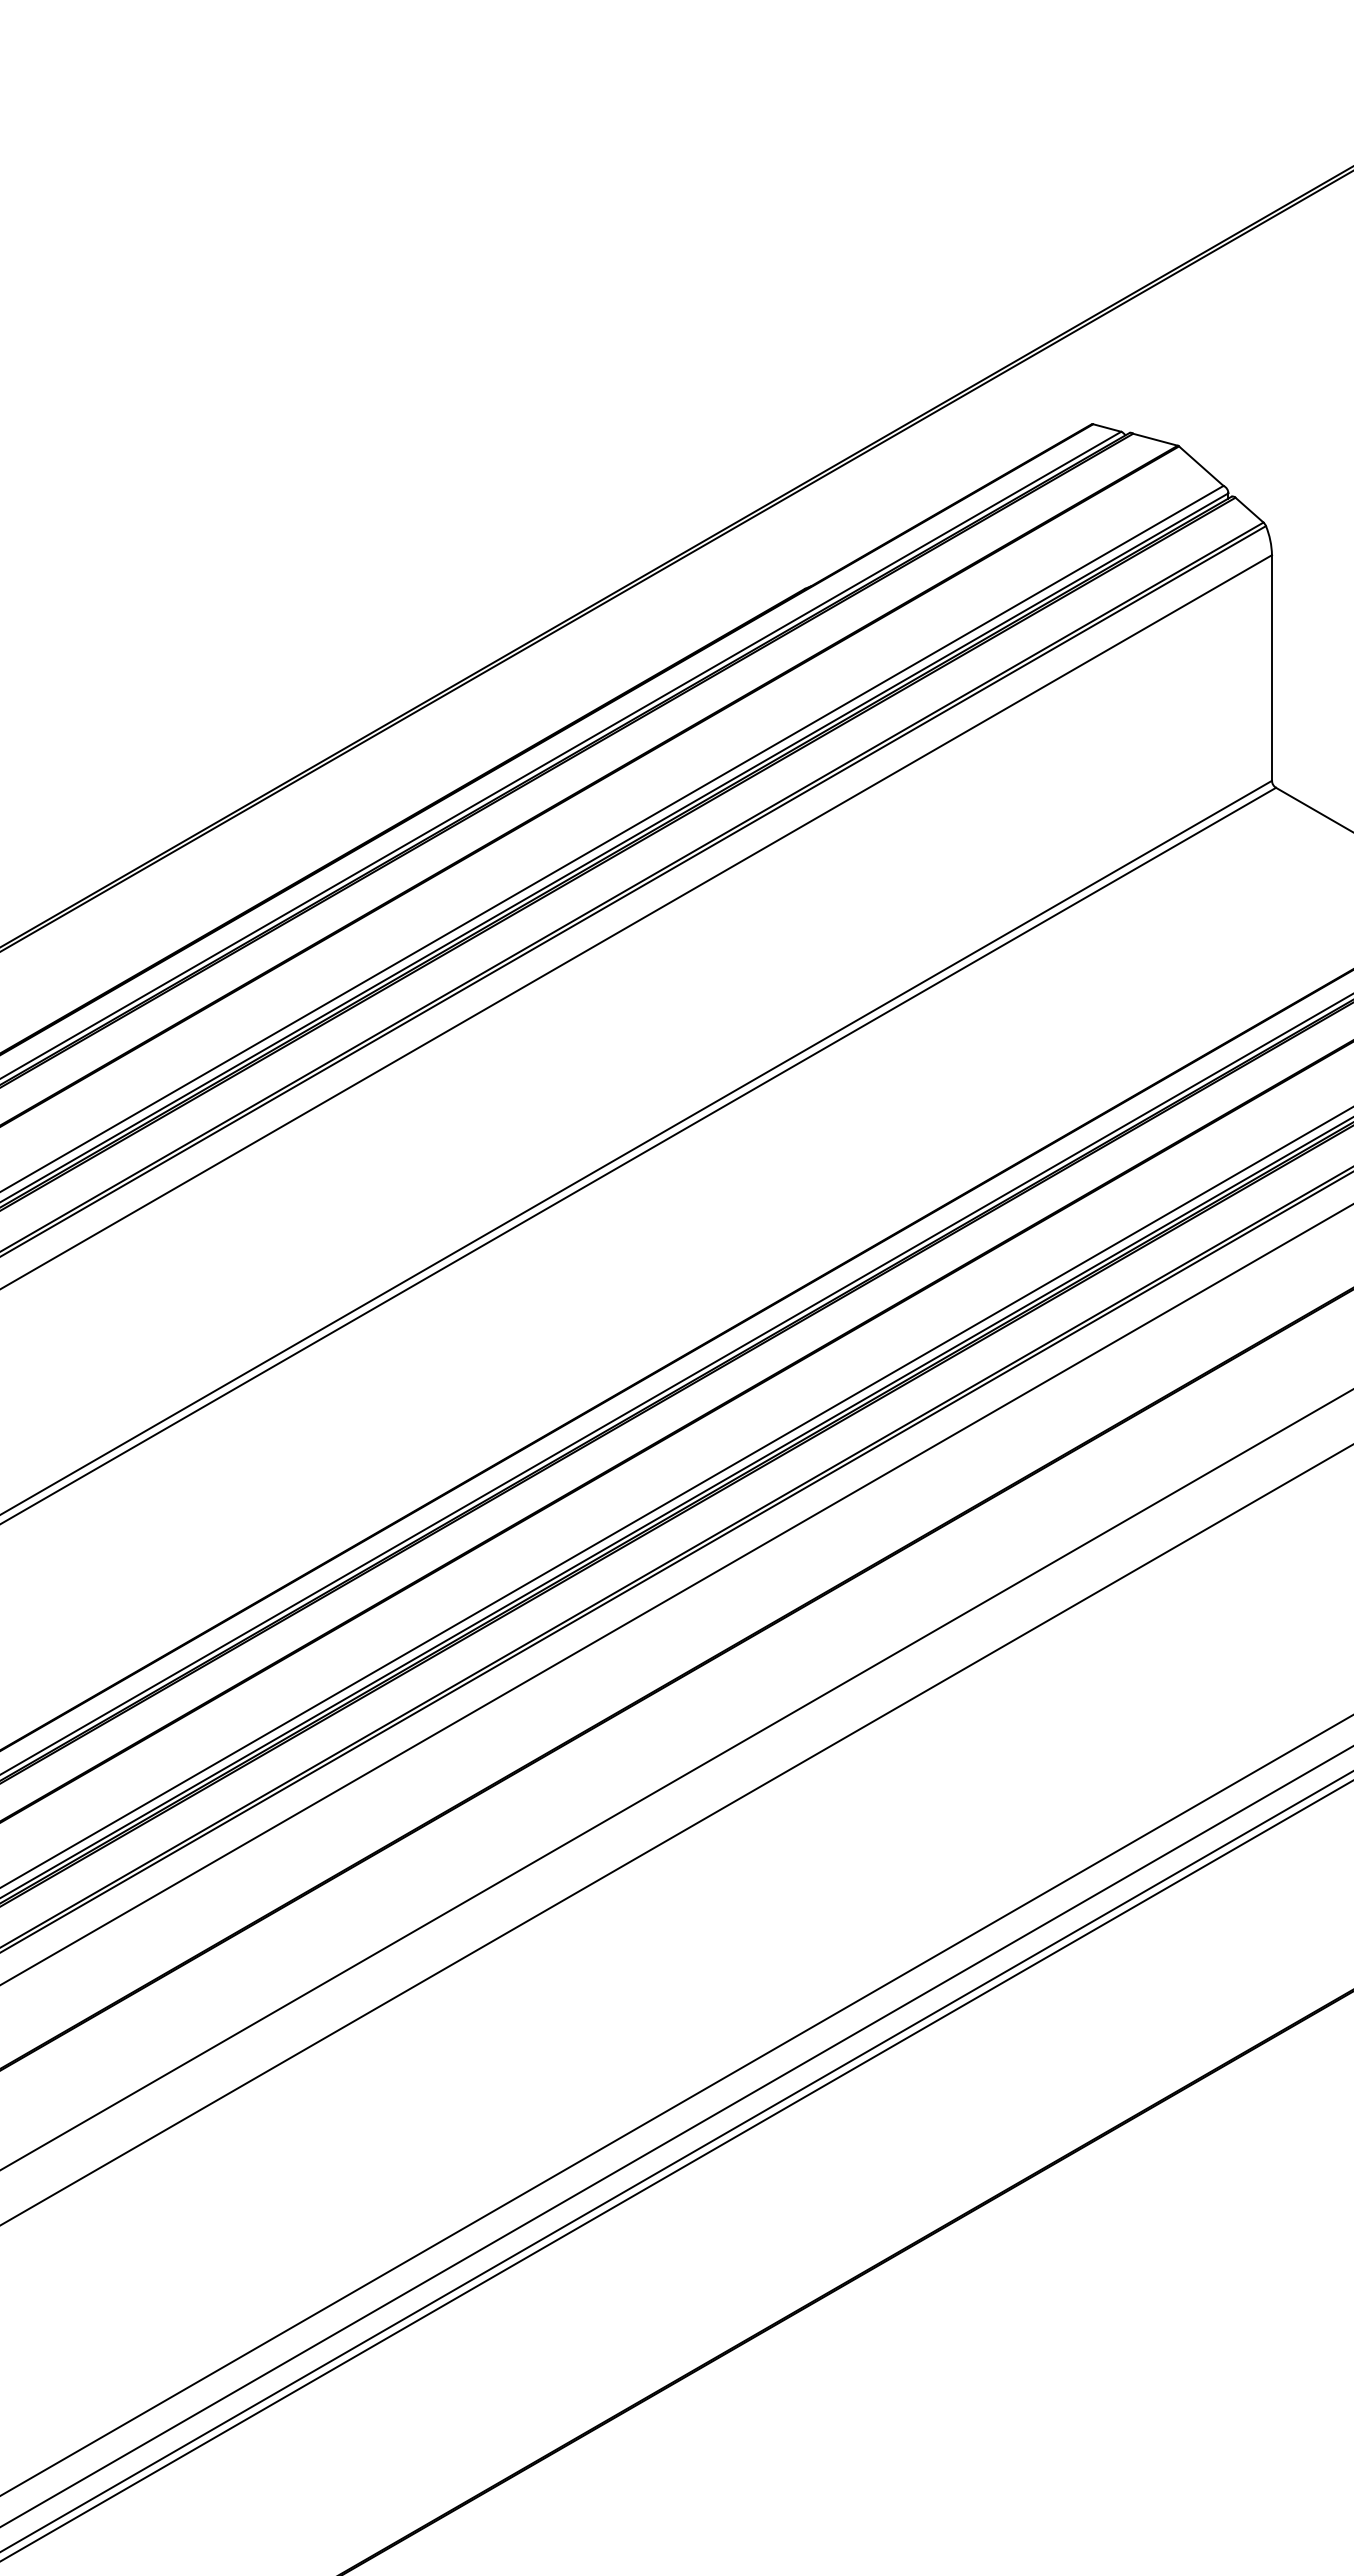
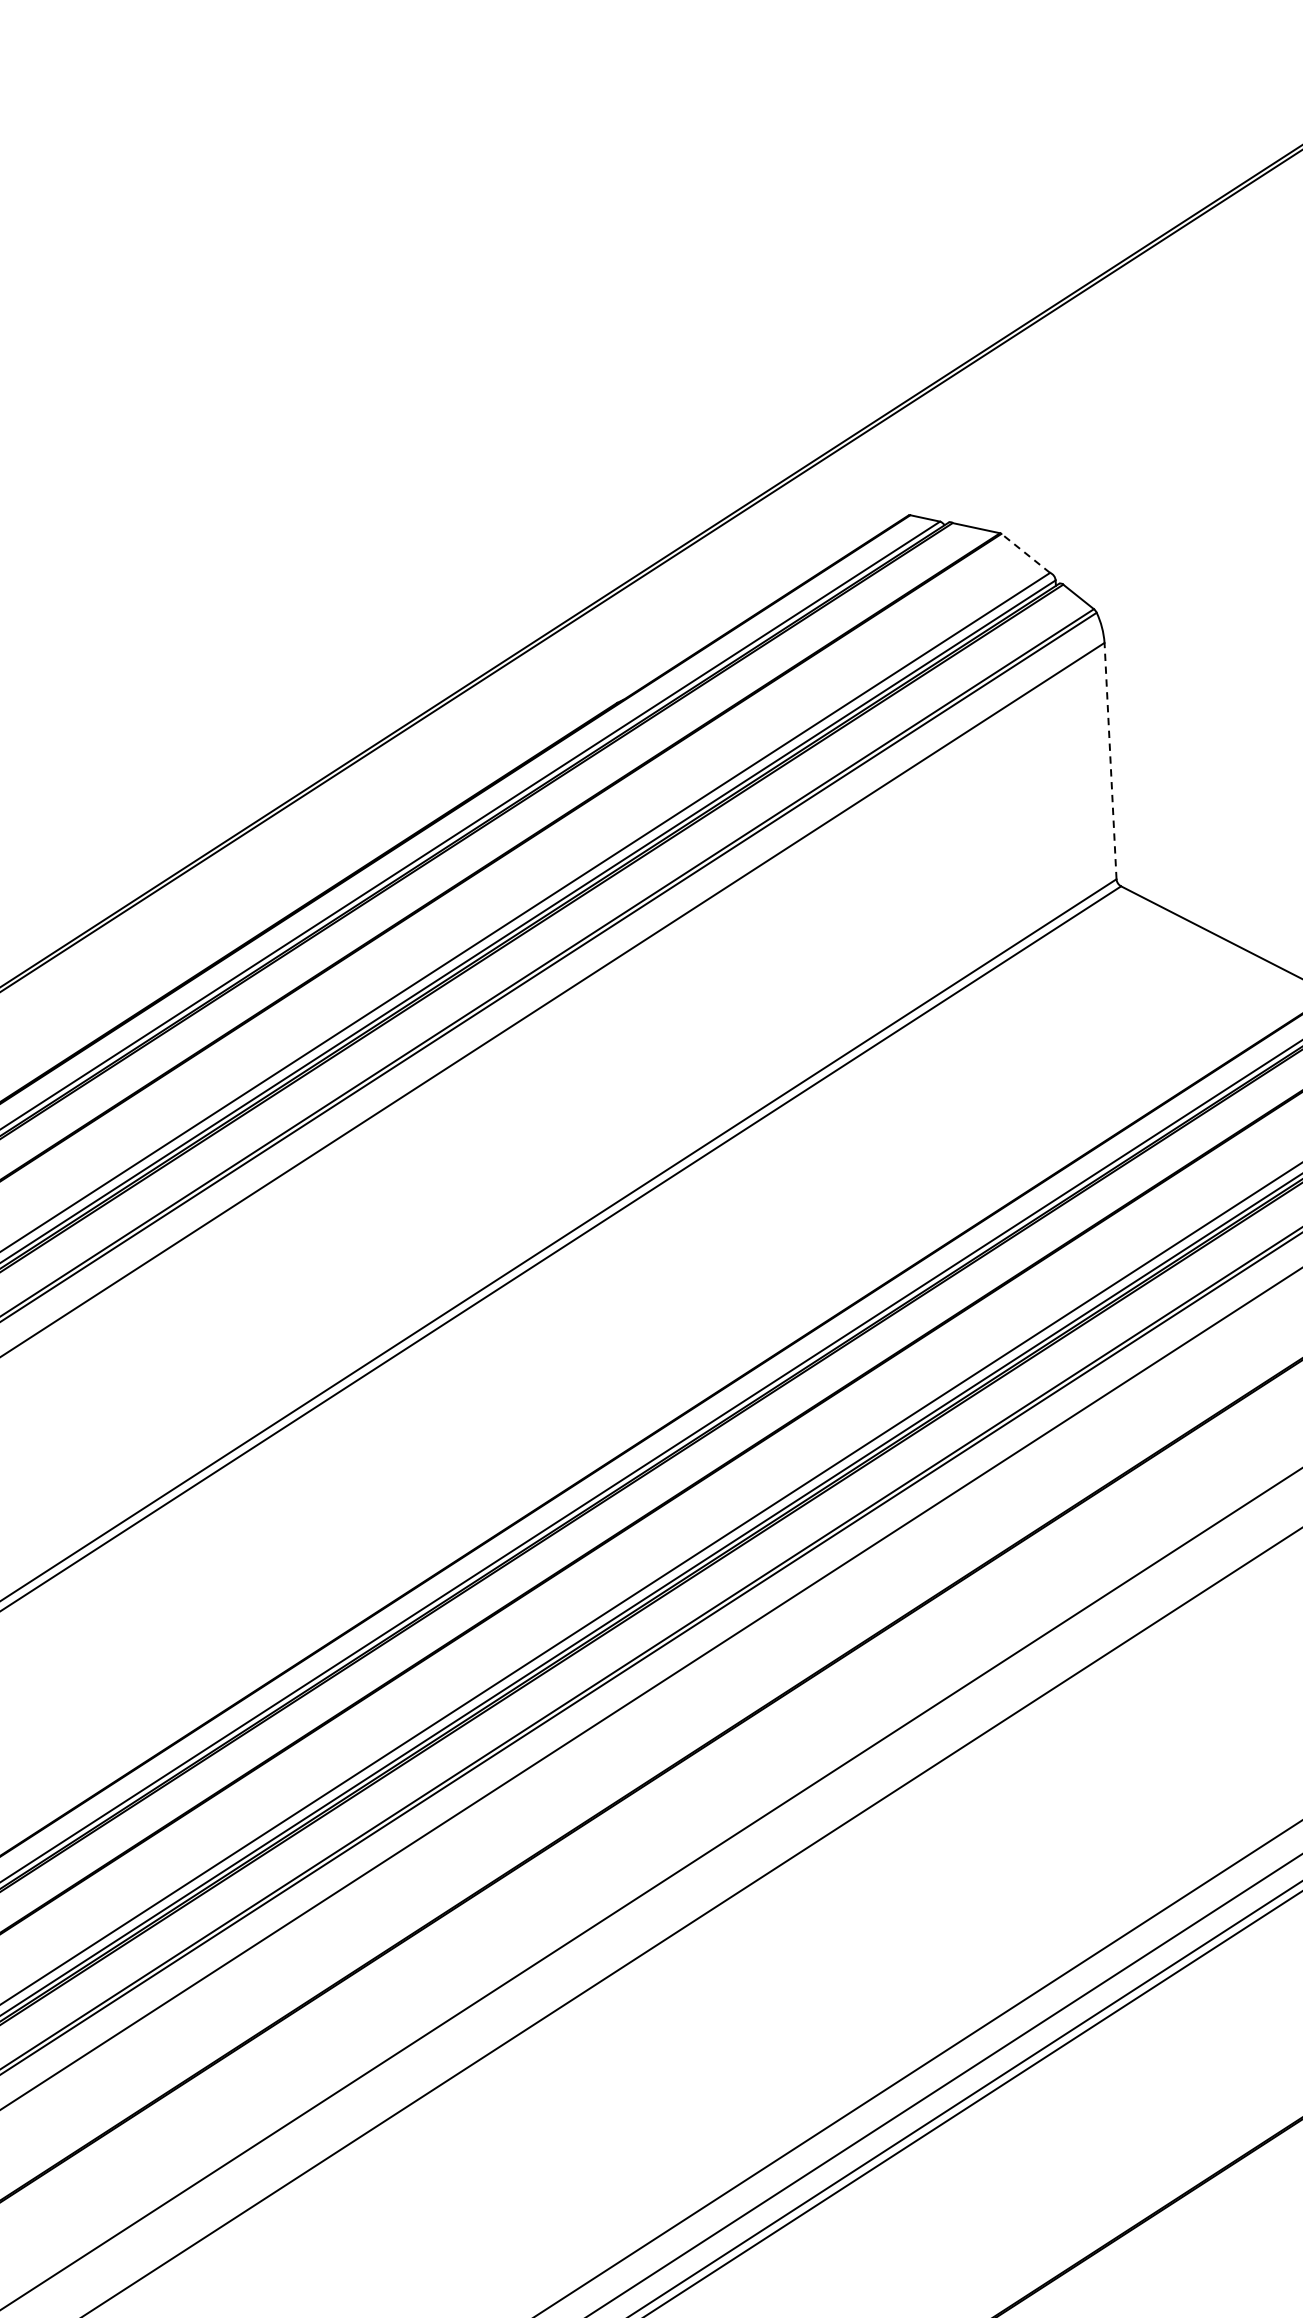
line: (1201, 466) -> (1026, 553), solid -> dashed
line: (1272, 668) -> (1111, 761), solid -> dashed

